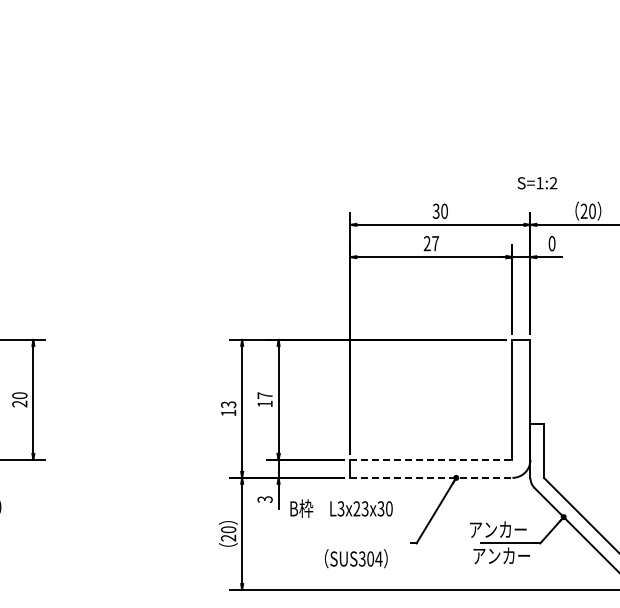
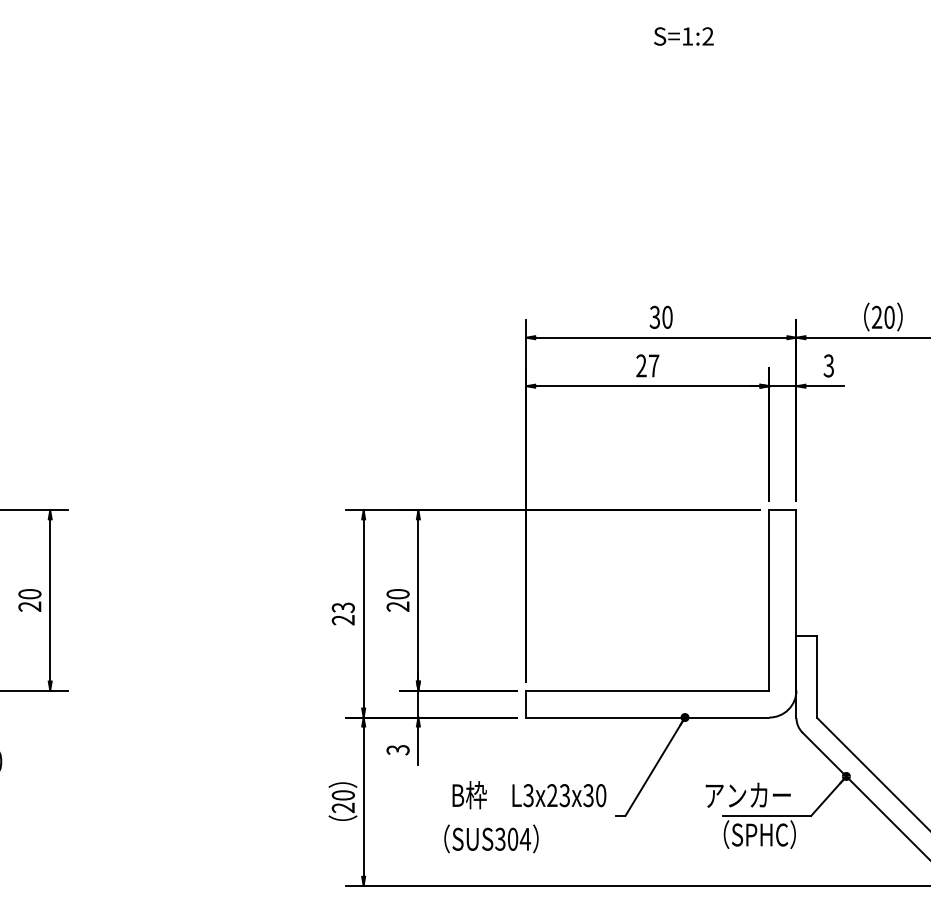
text: (537, 183) -> (683, 36), moved
text: (551, 243) -> (828, 365), 0 -> 3
text: (264, 399) -> (397, 599), 17 -> 20
text: (228, 412) -> (343, 619), 13 -> 23
line: (431, 459) -> (647, 689), dashed -> solid
line: (431, 477) -> (647, 716), dashed -> solid
text: (341, 508) -> (529, 795), moved
text: (501, 555) -> (752, 834), アンカー -> （SPHC）
text: (356, 558) -> (491, 838), moved

